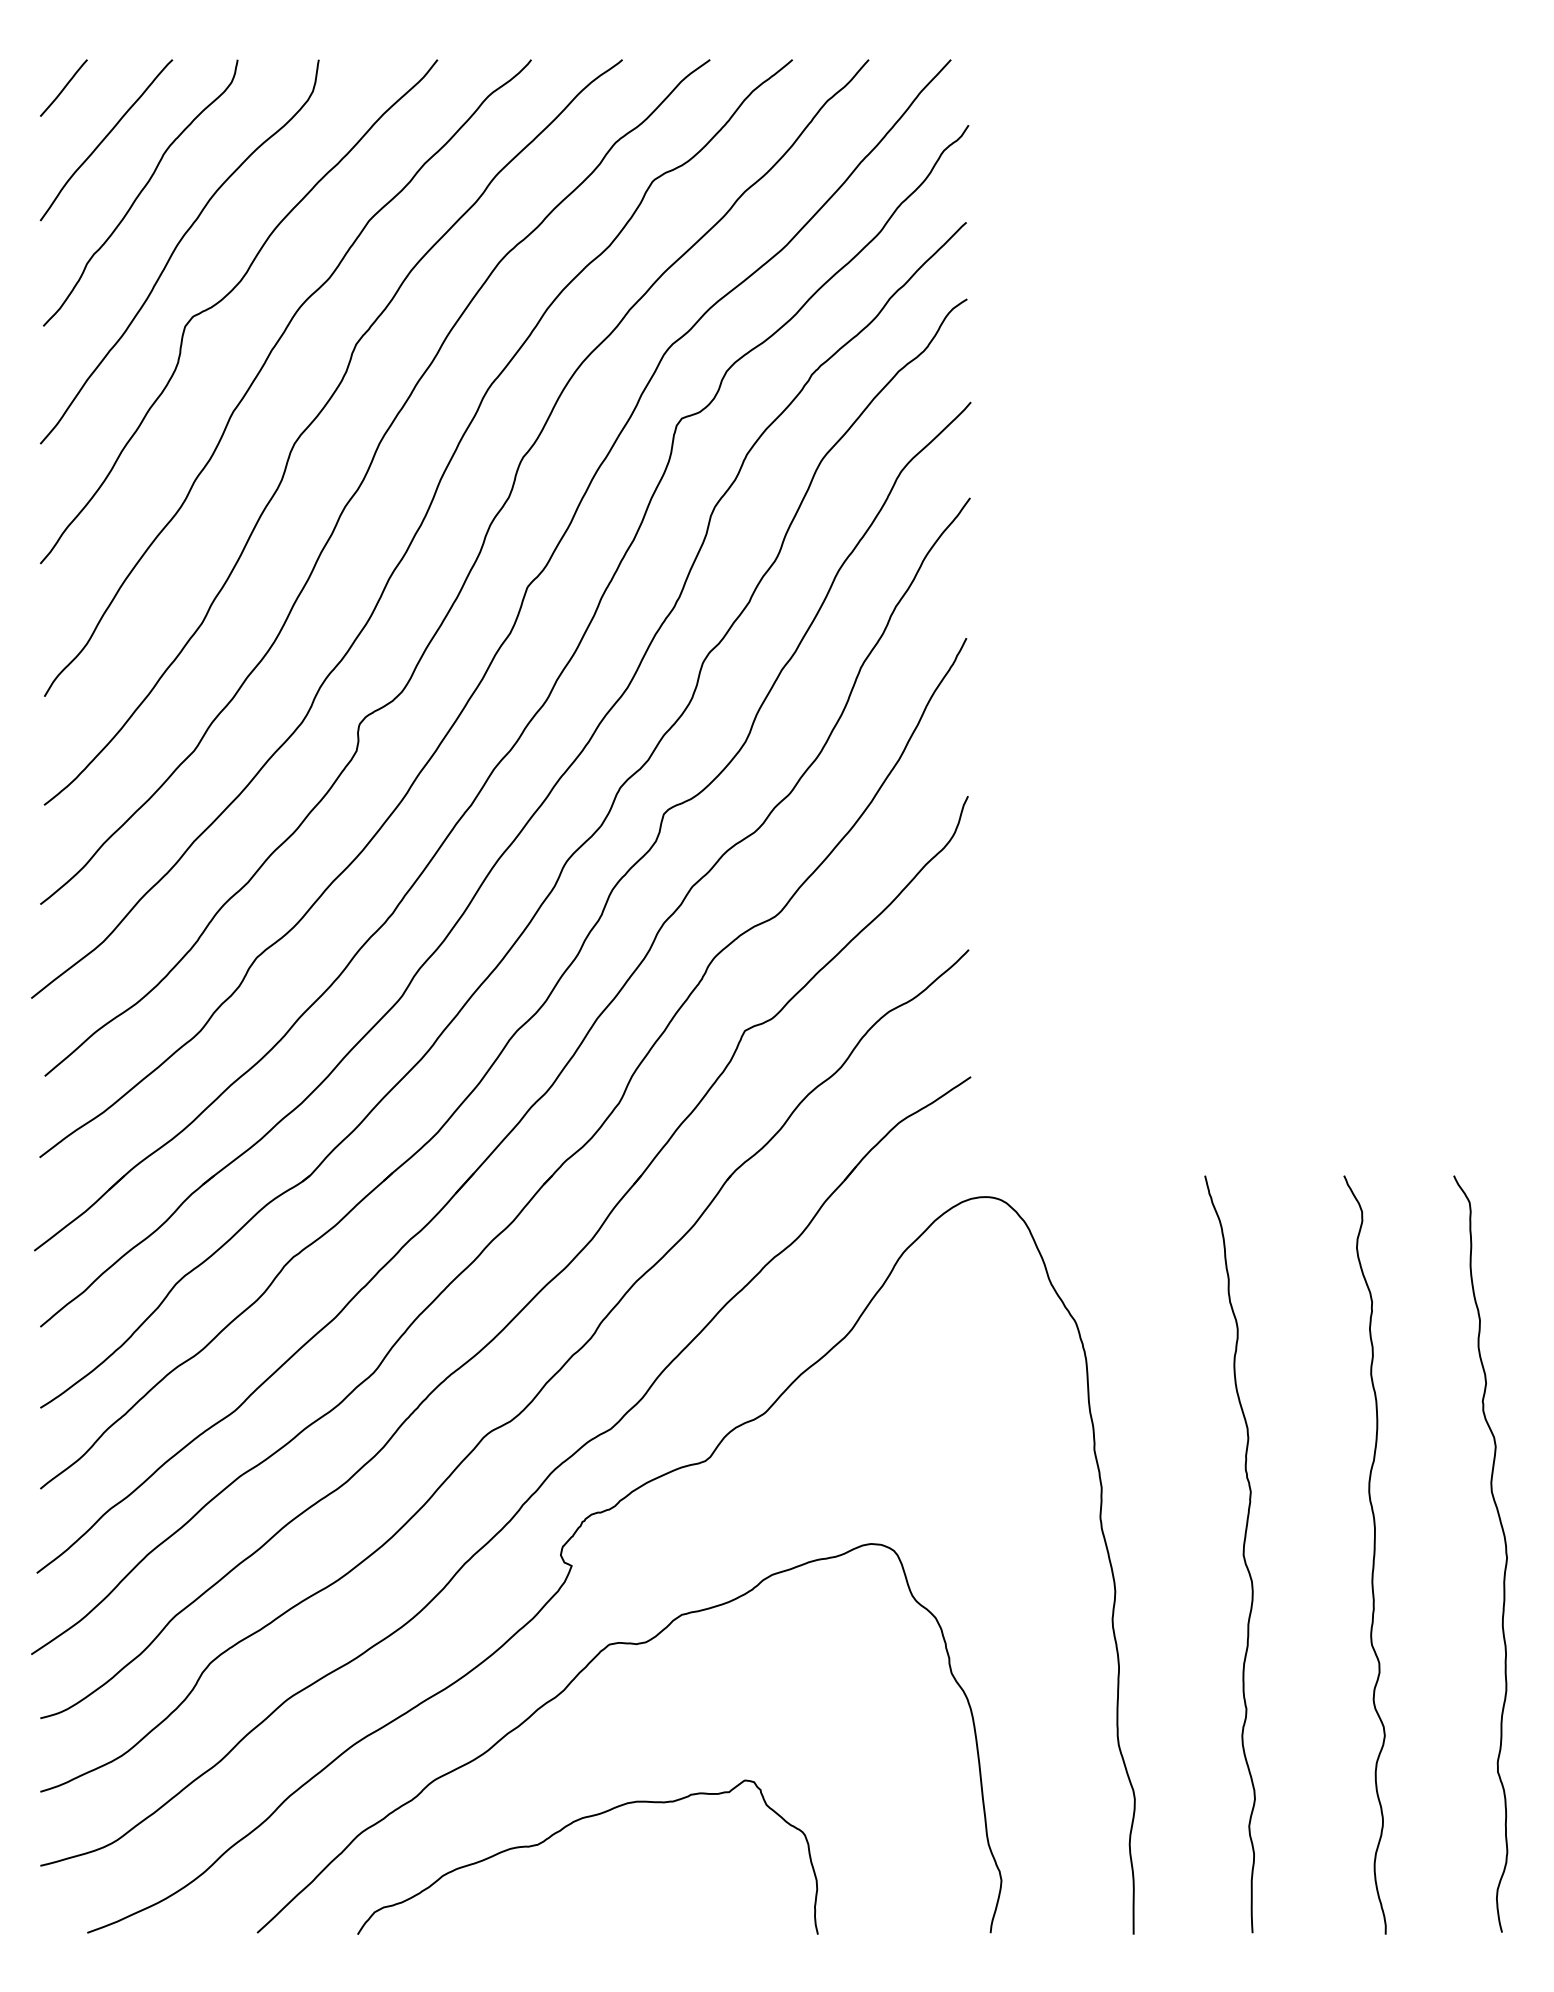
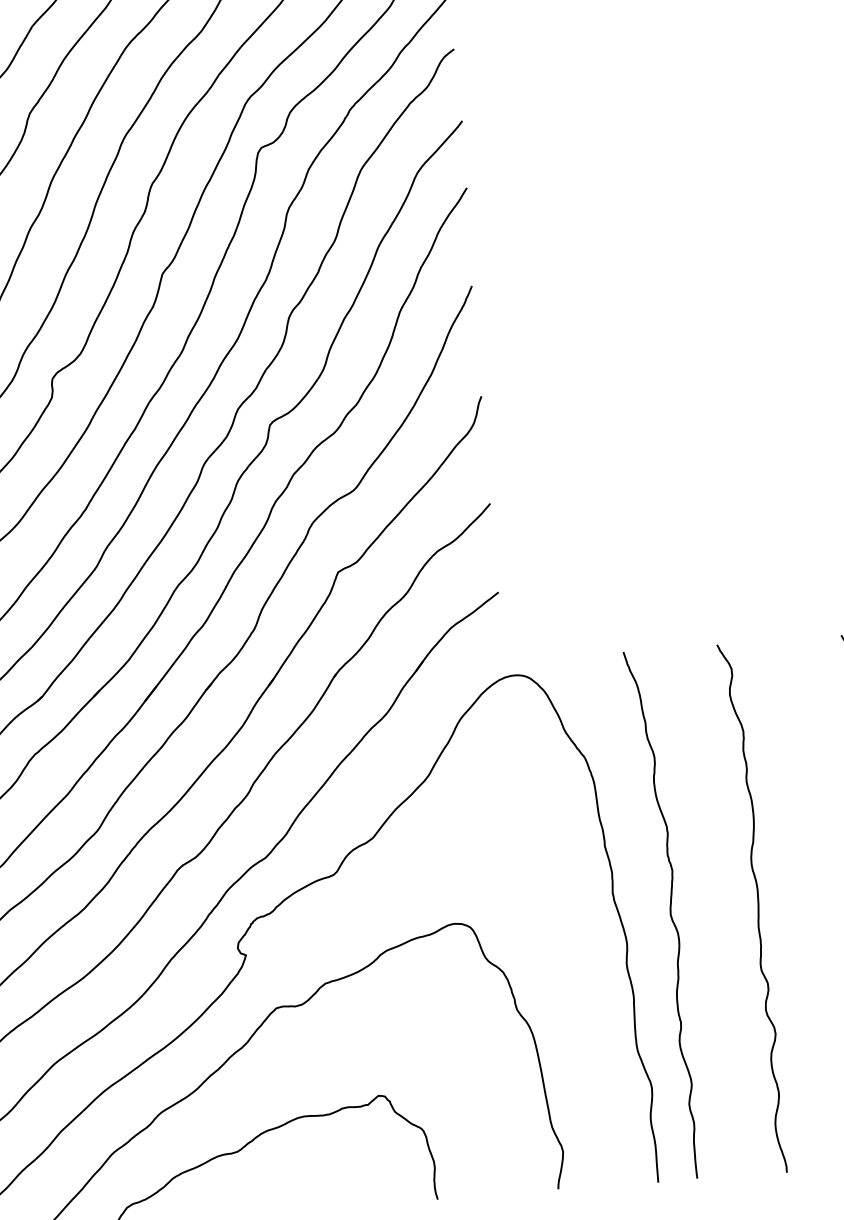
curve: (1242, 1554) -> (669, 914), moved
curve: (1373, 1554) -> (757, 907), moved

